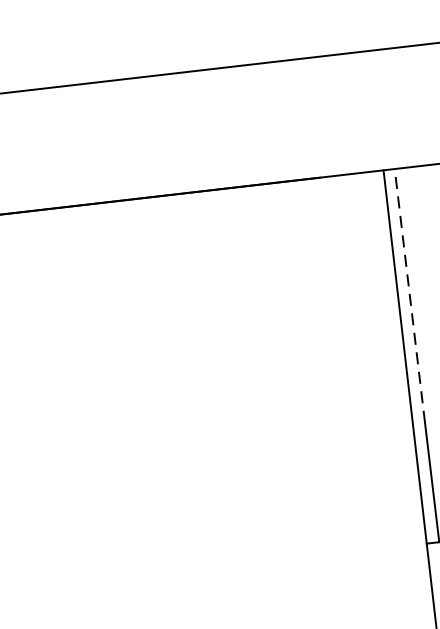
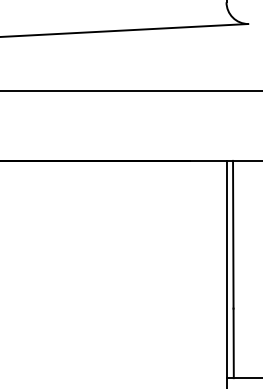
line: (410, 295) -> (233, 234), dashed -> solid

